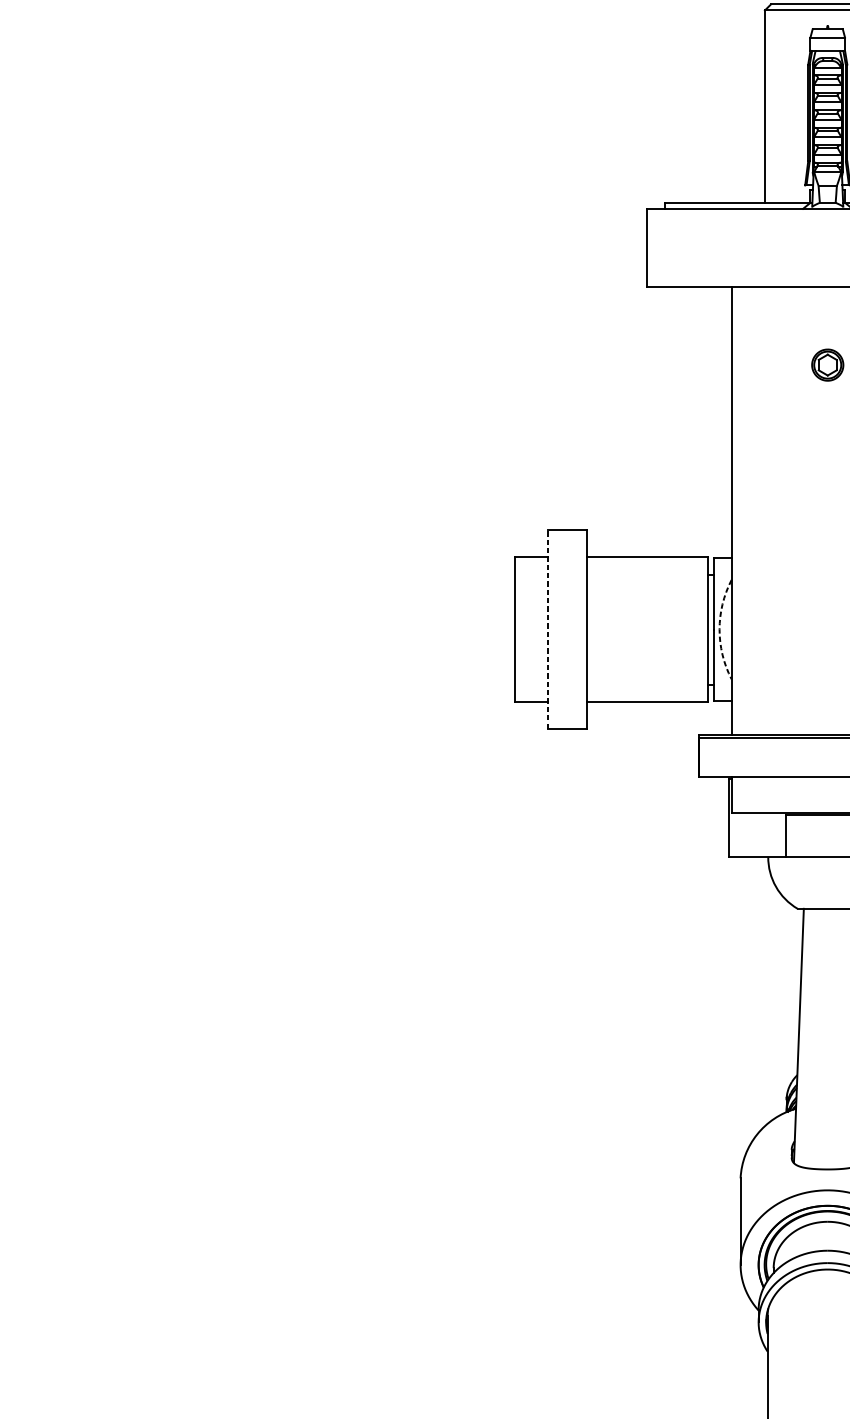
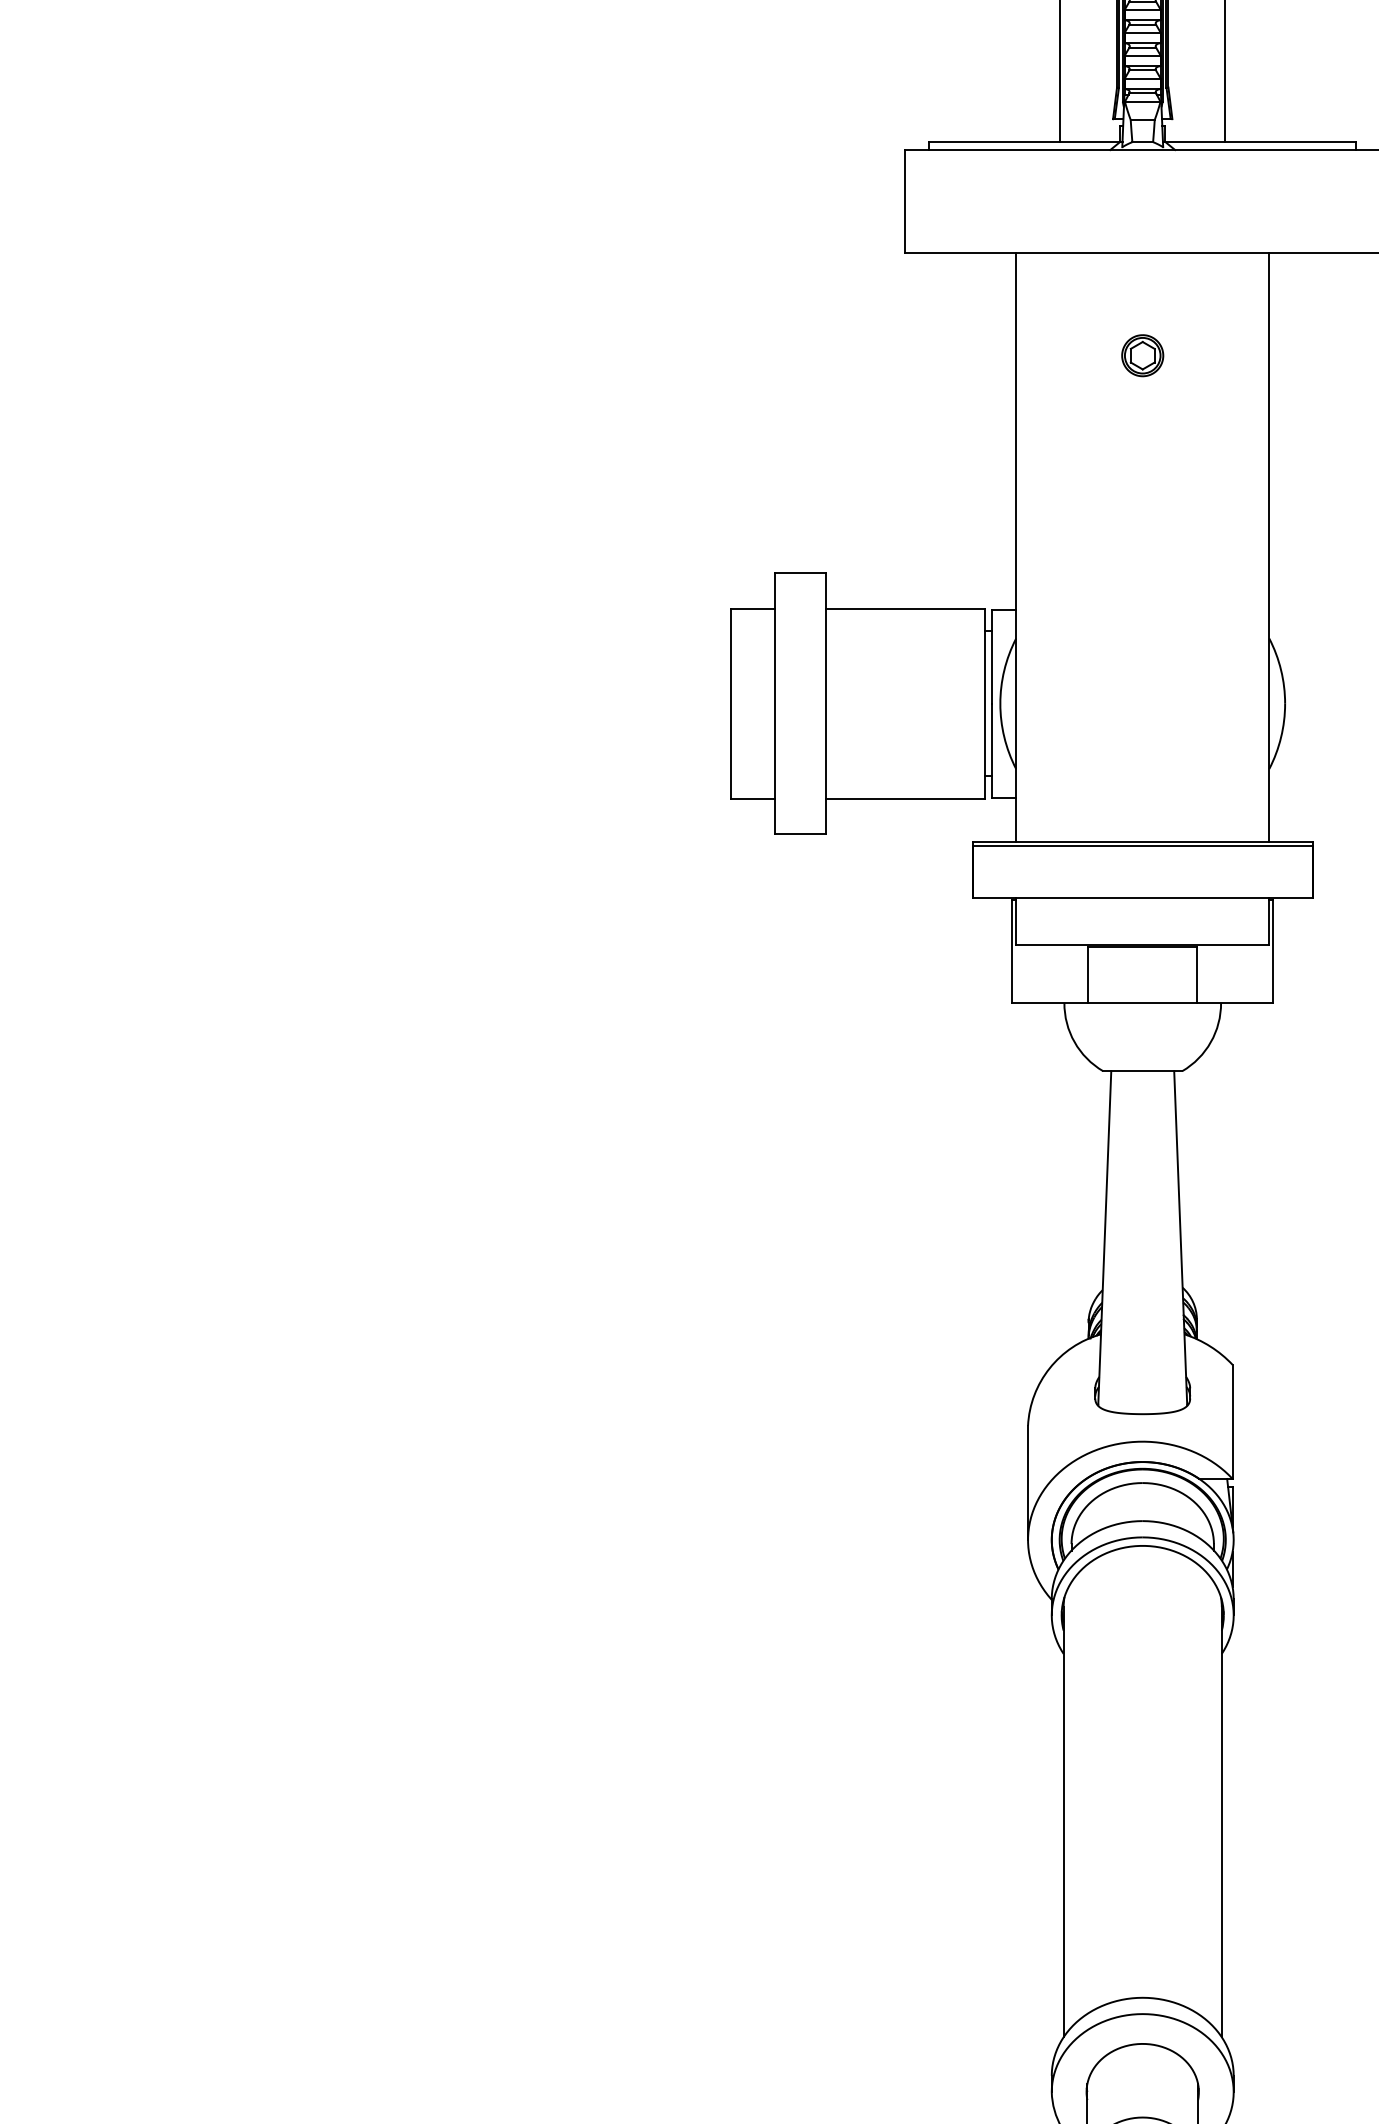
line: (547, 629) -> (774, 703), dashed -> solid
arc: (719, 629) -> (1000, 703), dashed -> solid

